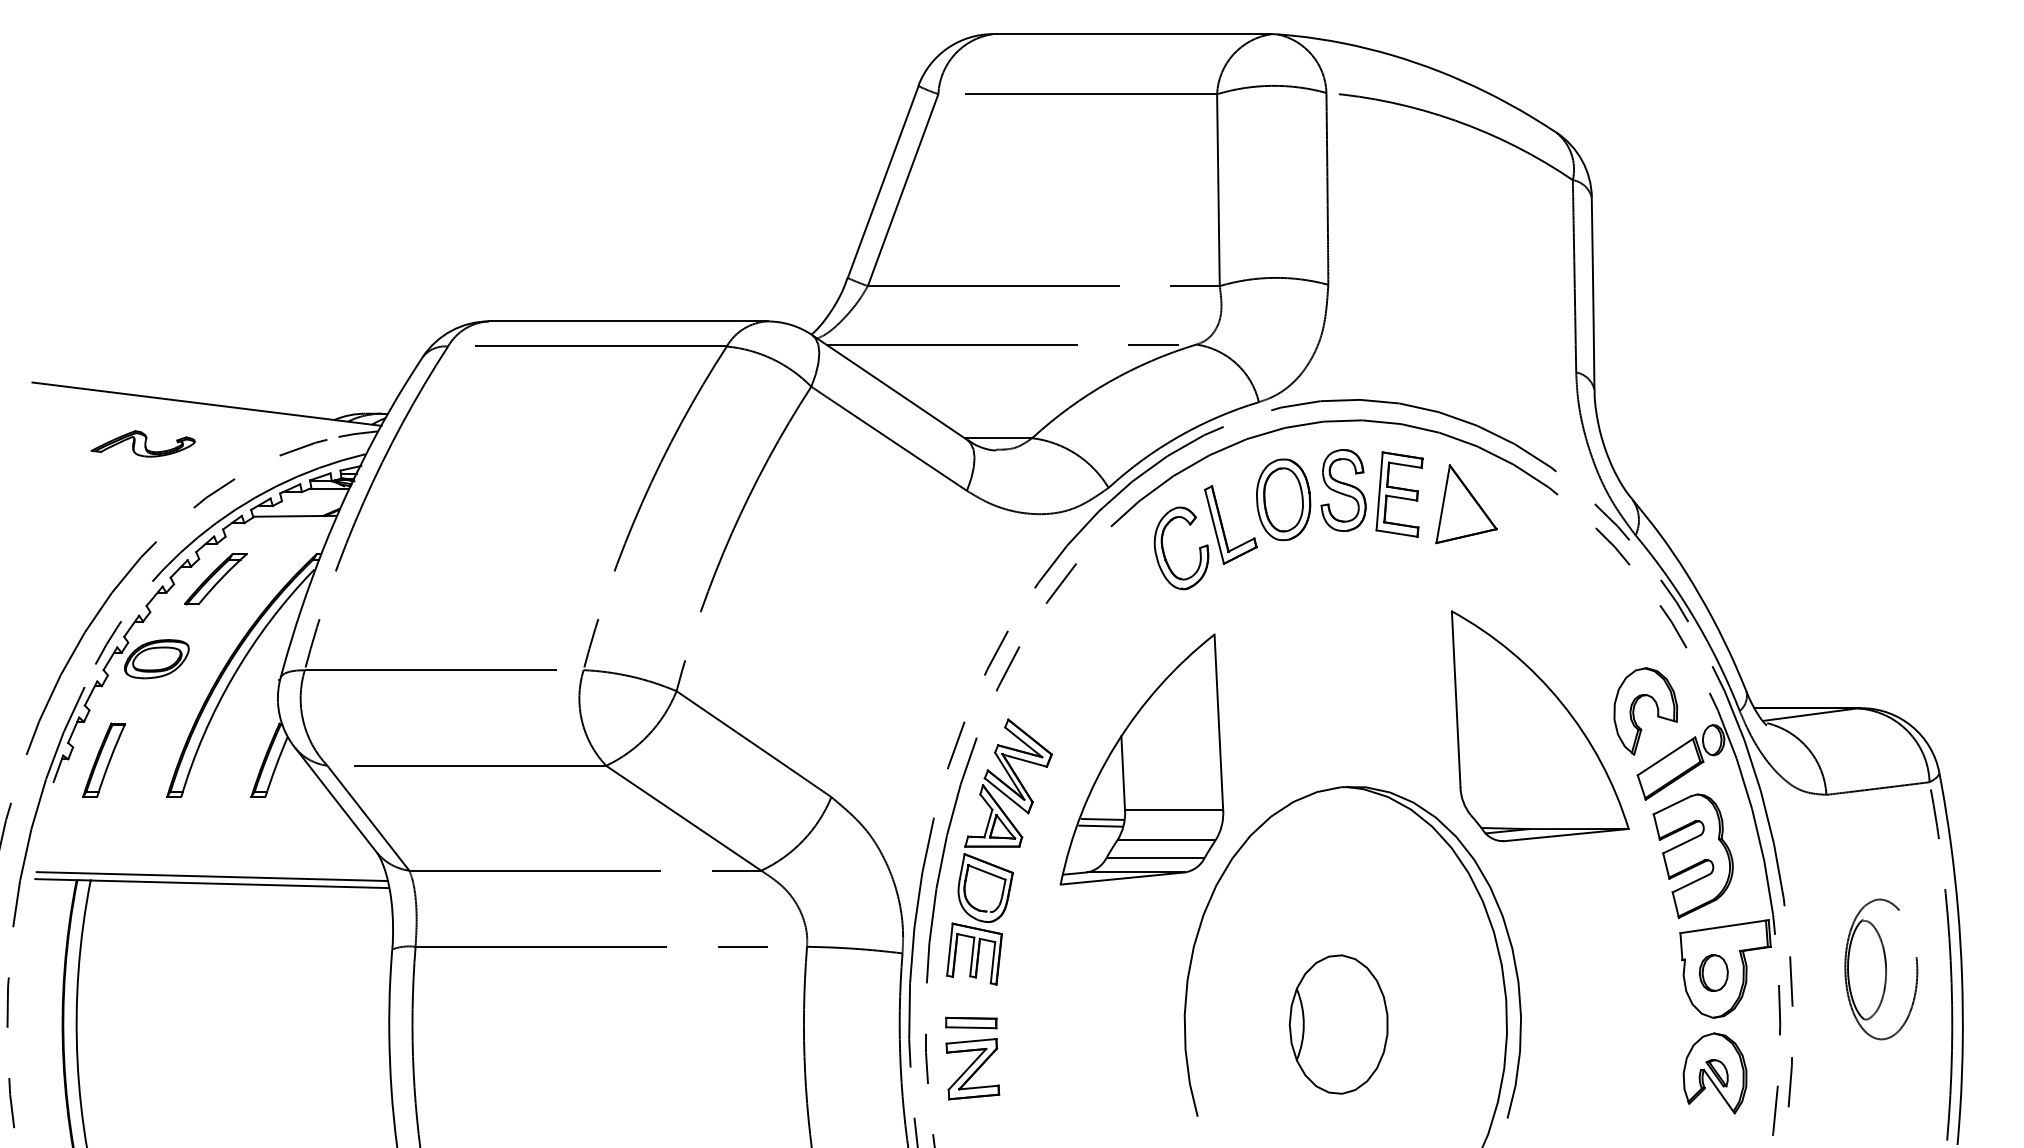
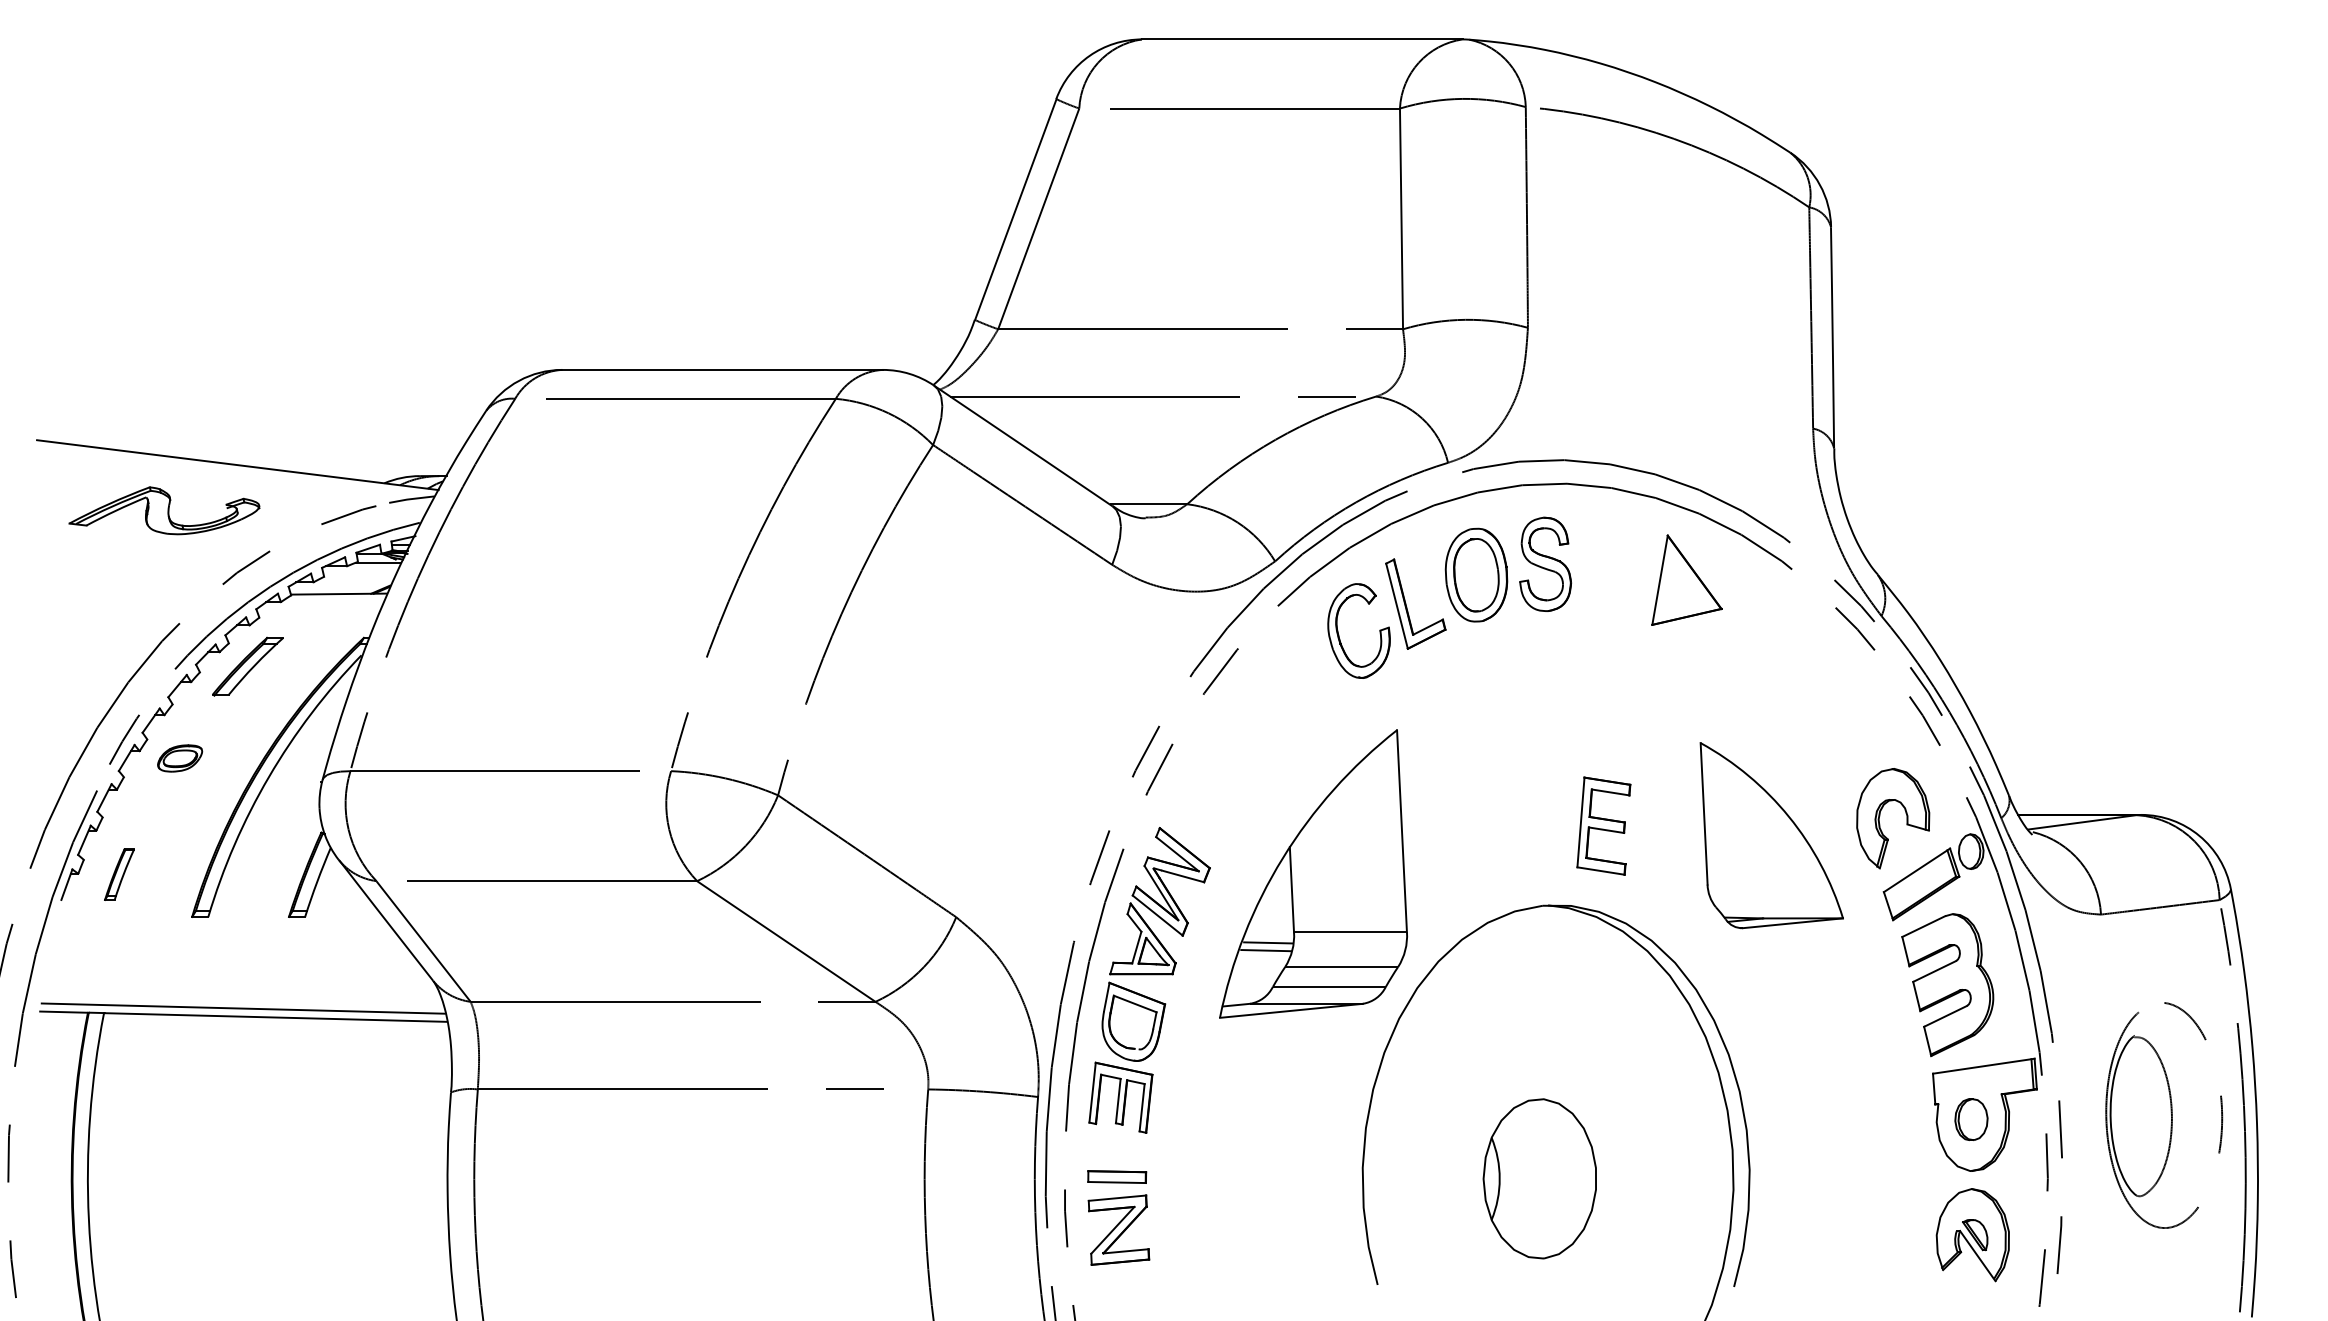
part: (143, 443) -> (164, 510), size x1.6
part: (1399, 494) -> (1603, 825), moved
part: (156, 659) -> (179, 758), size x0.6
part: (1540, 726) -> (1771, 835), size x0.7
part: (104, 760) -> (119, 874), size x0.6
part: (1880, 969) -> (2163, 1115), size x1.4

